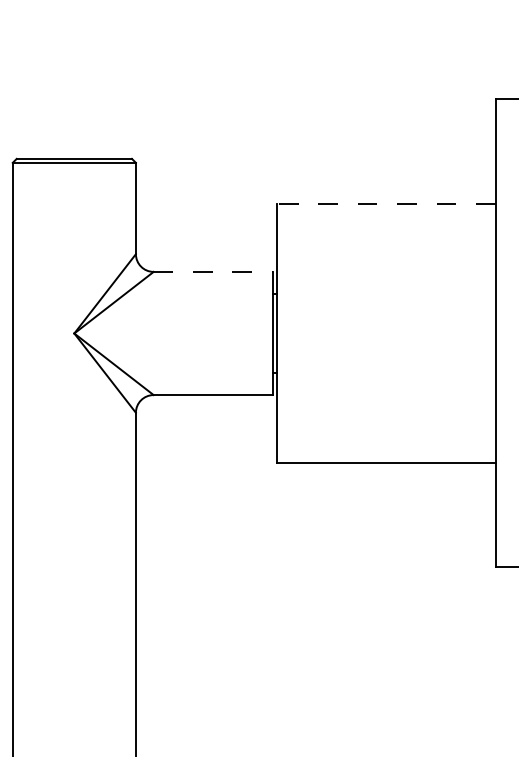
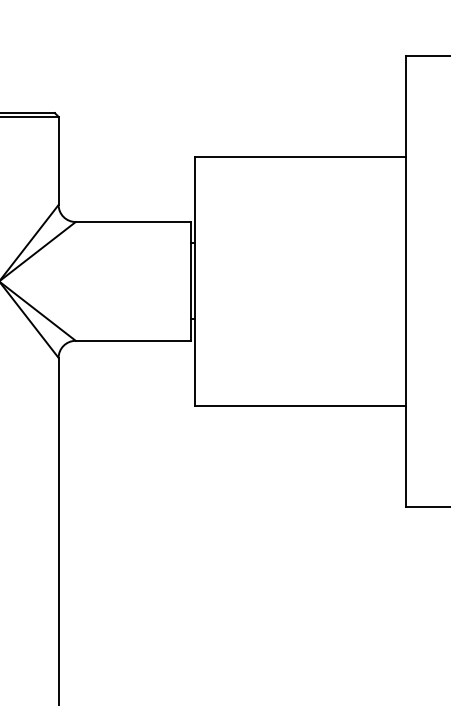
line: (385, 204) -> (299, 157), dashed -> solid
line: (213, 271) -> (133, 221), dashed -> solid

